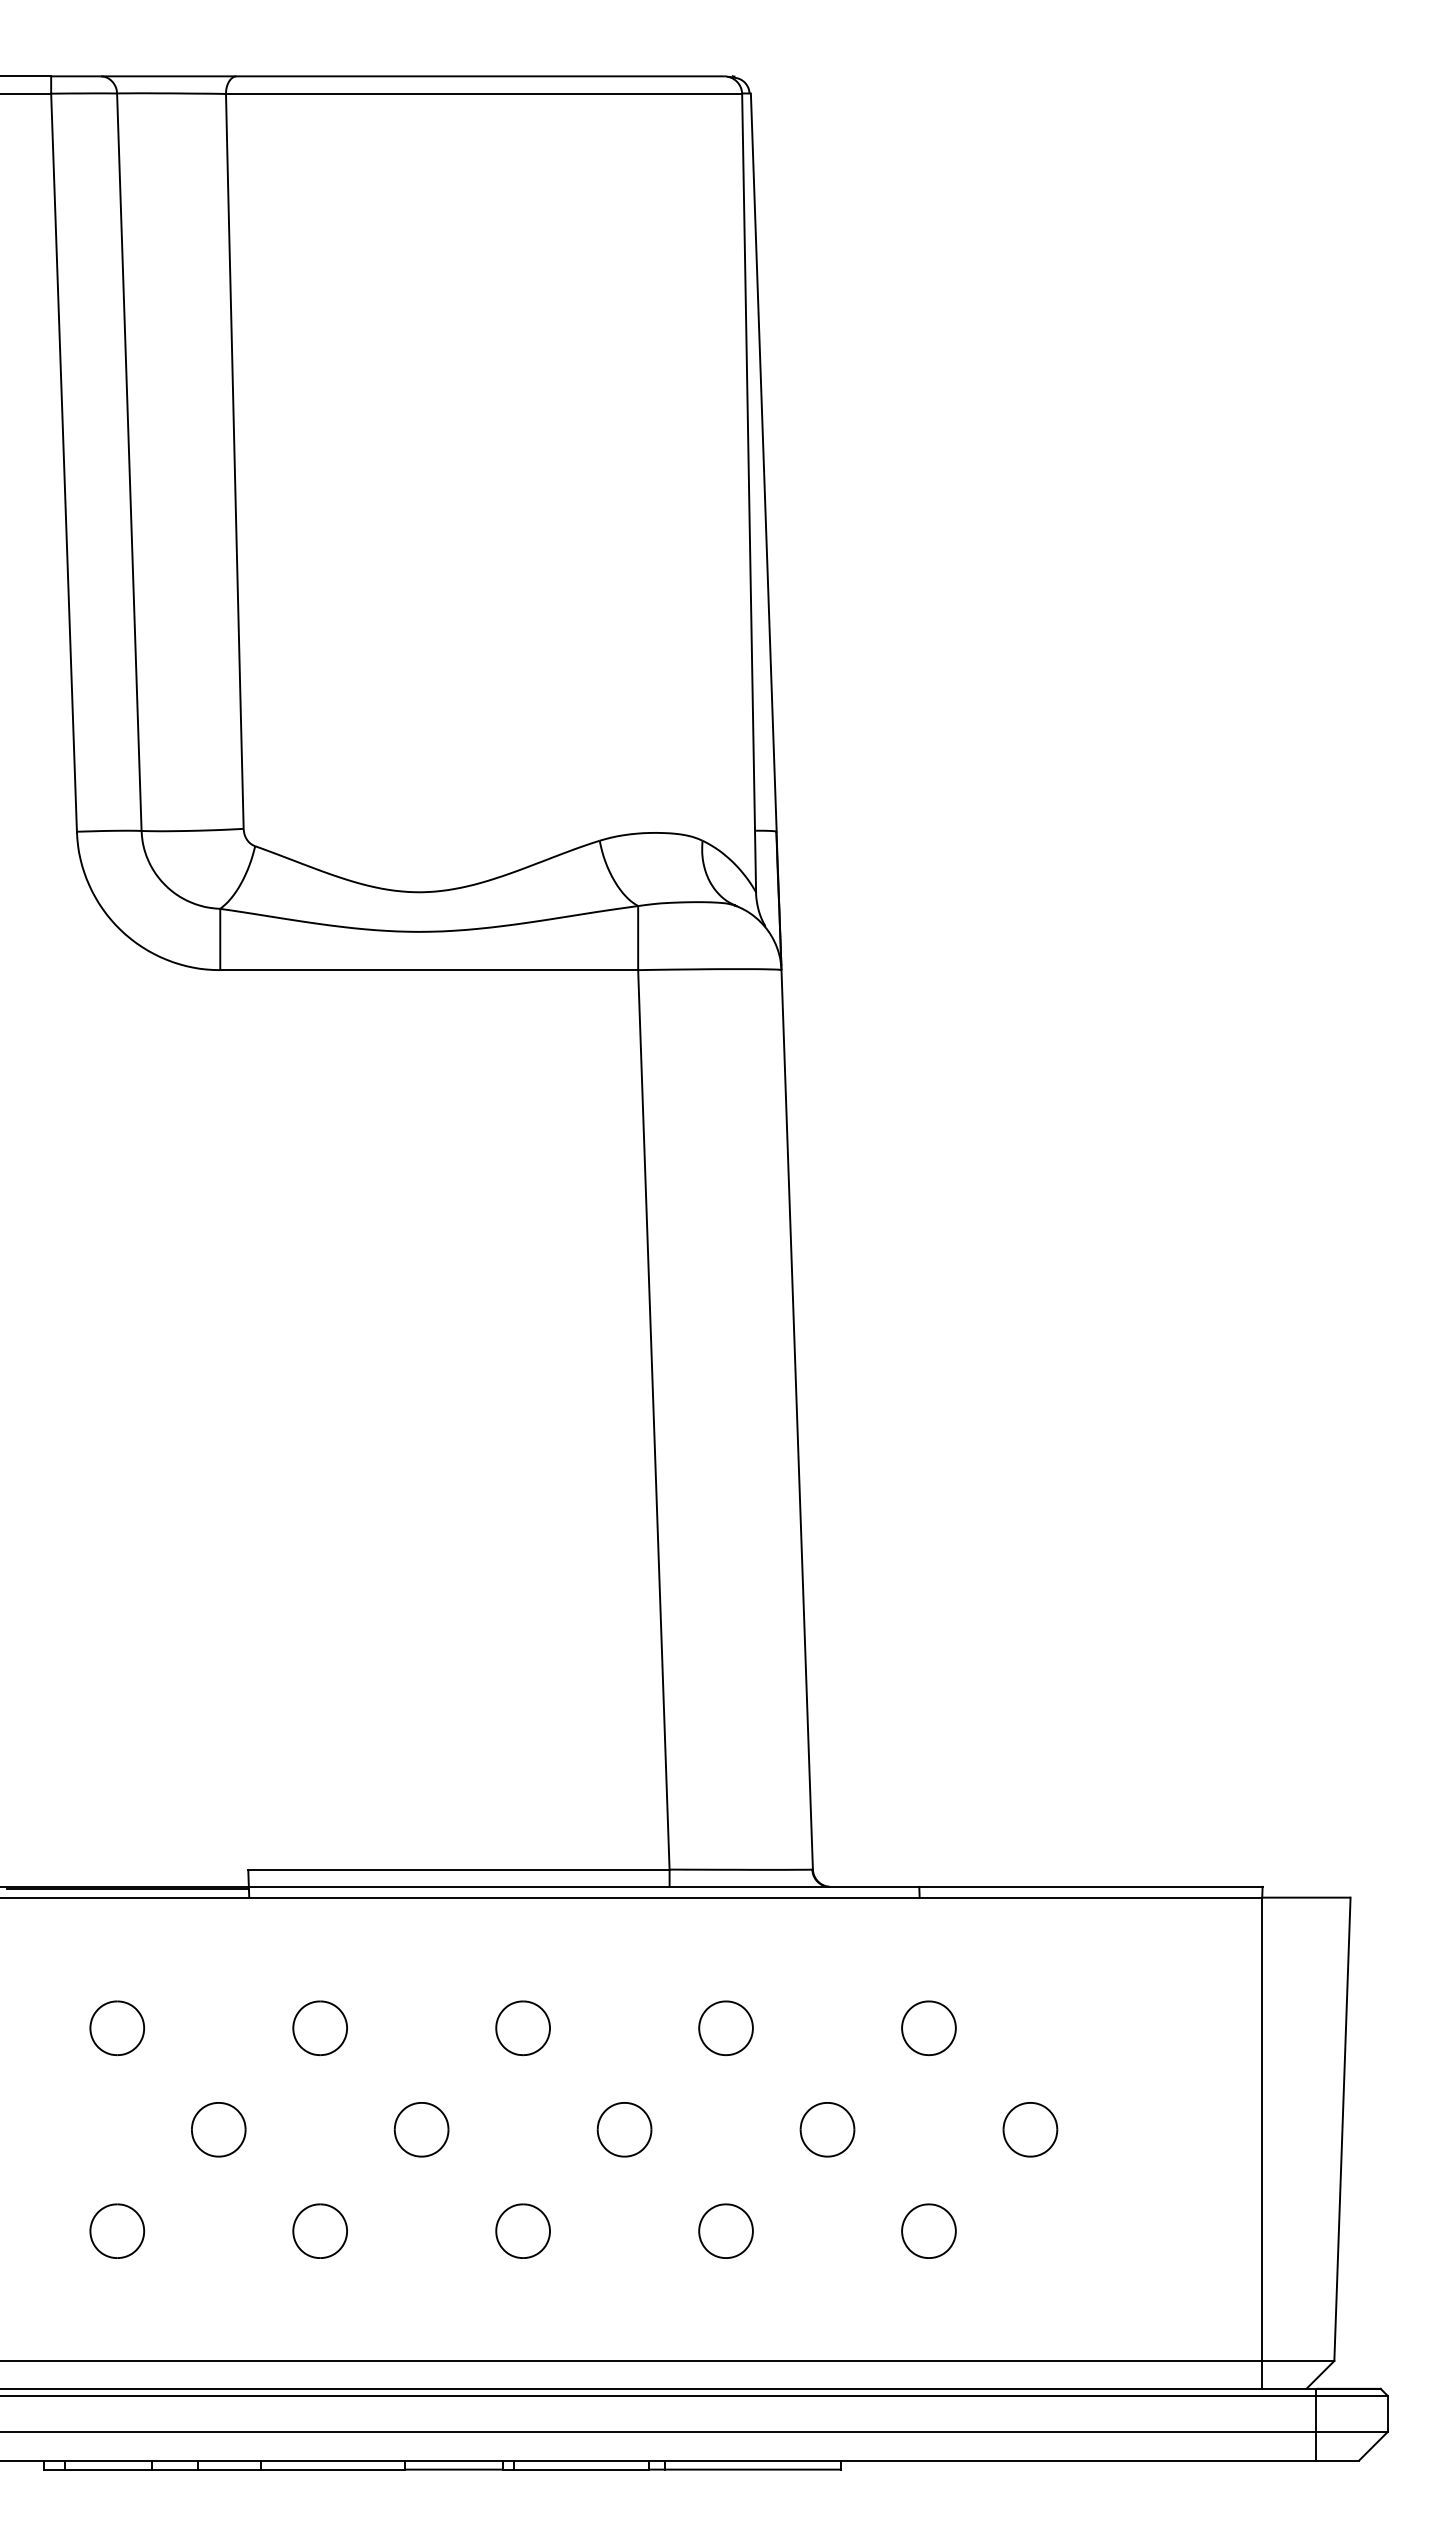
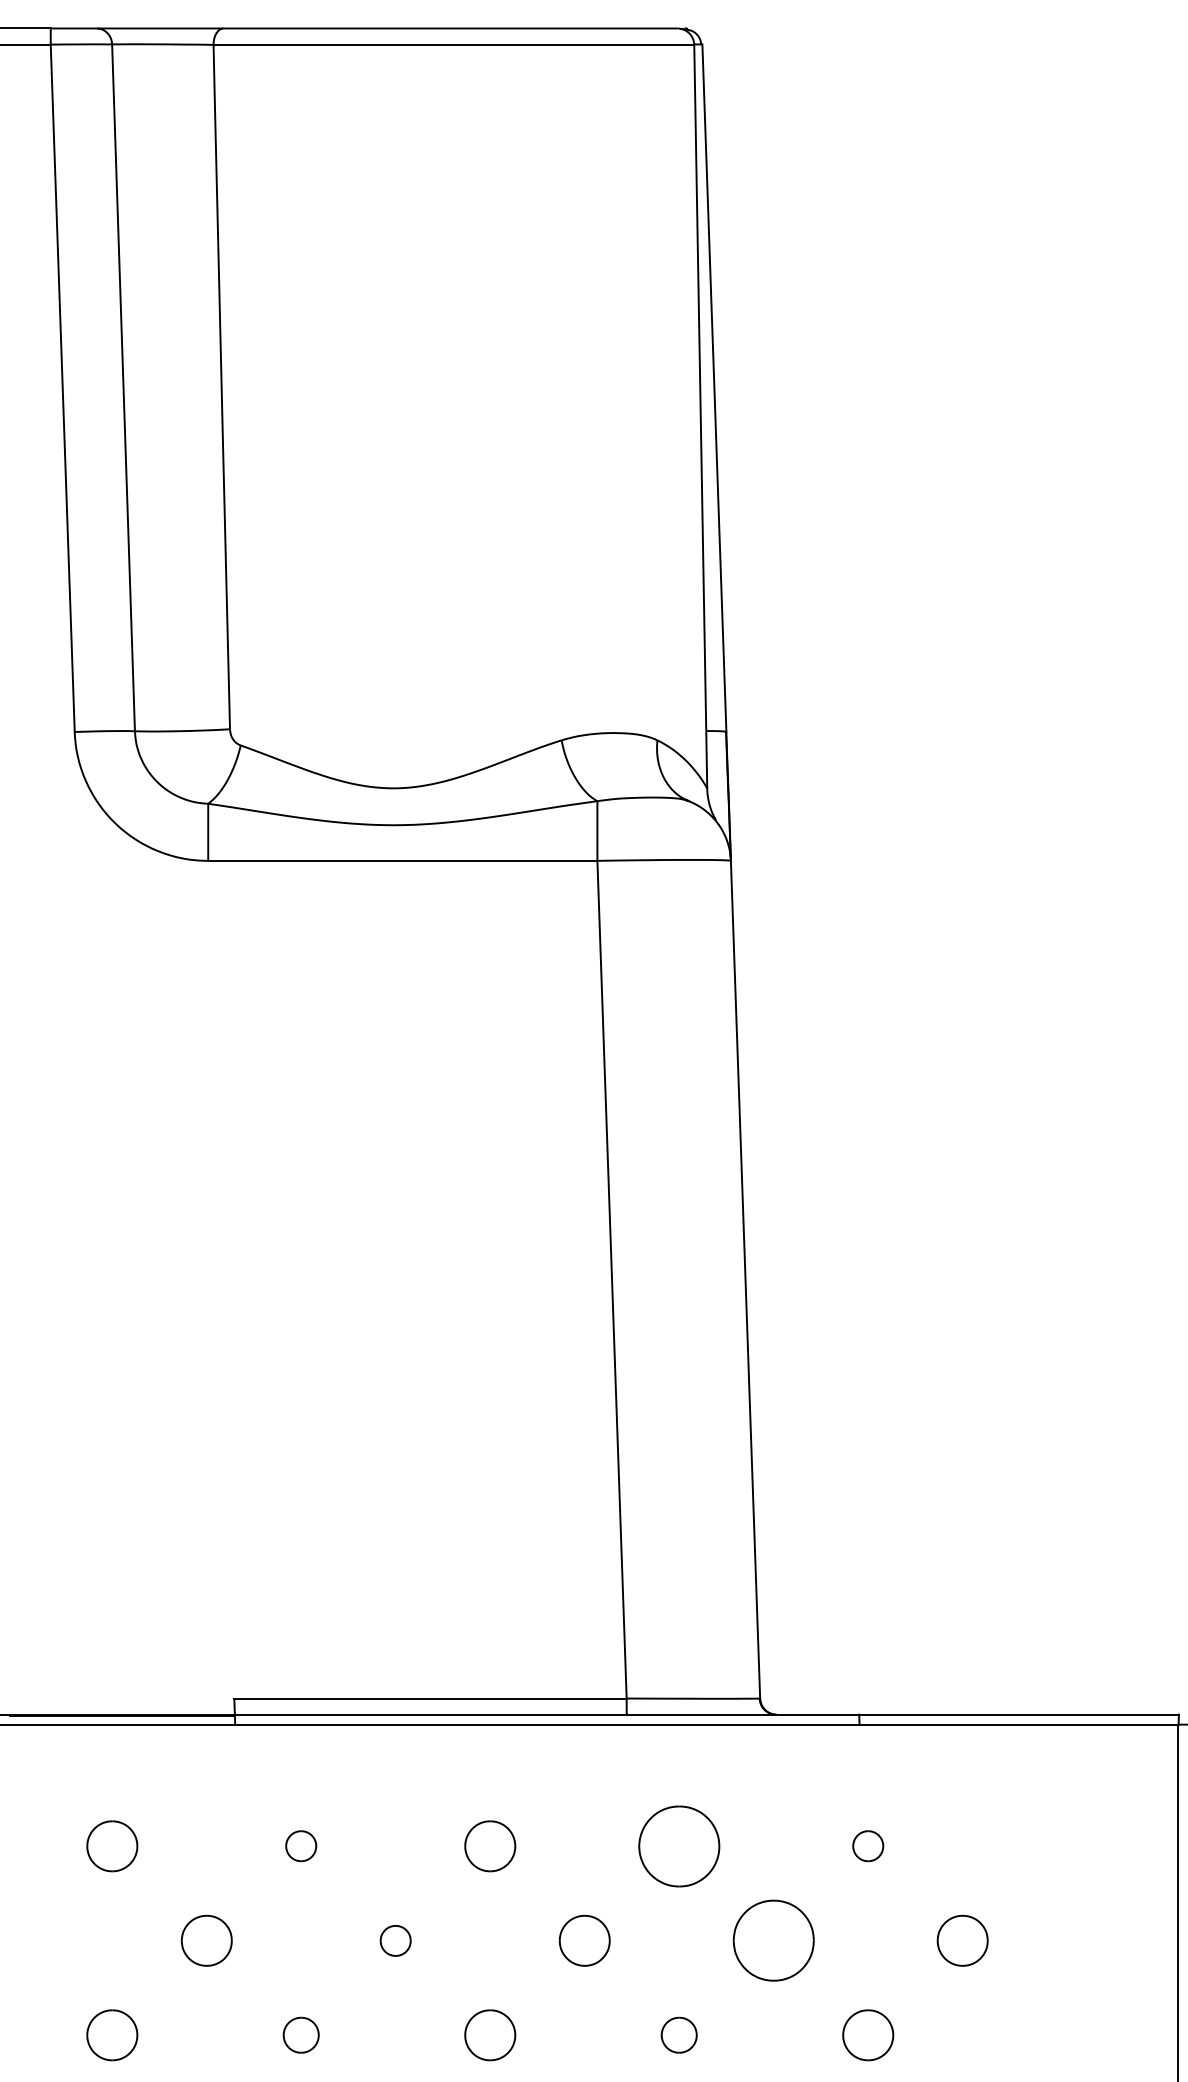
part: (319, 2027) -> (300, 1845), size x0.6
part: (725, 2027) -> (678, 1845), size x1.6
part: (928, 2027) -> (867, 1845), size x0.6
part: (421, 2129) -> (395, 1940), size x0.6
part: (827, 2129) -> (773, 1940), size x1.6
part: (319, 2230) -> (300, 2034), size x0.7
part: (725, 2230) -> (678, 2034), size x0.7

